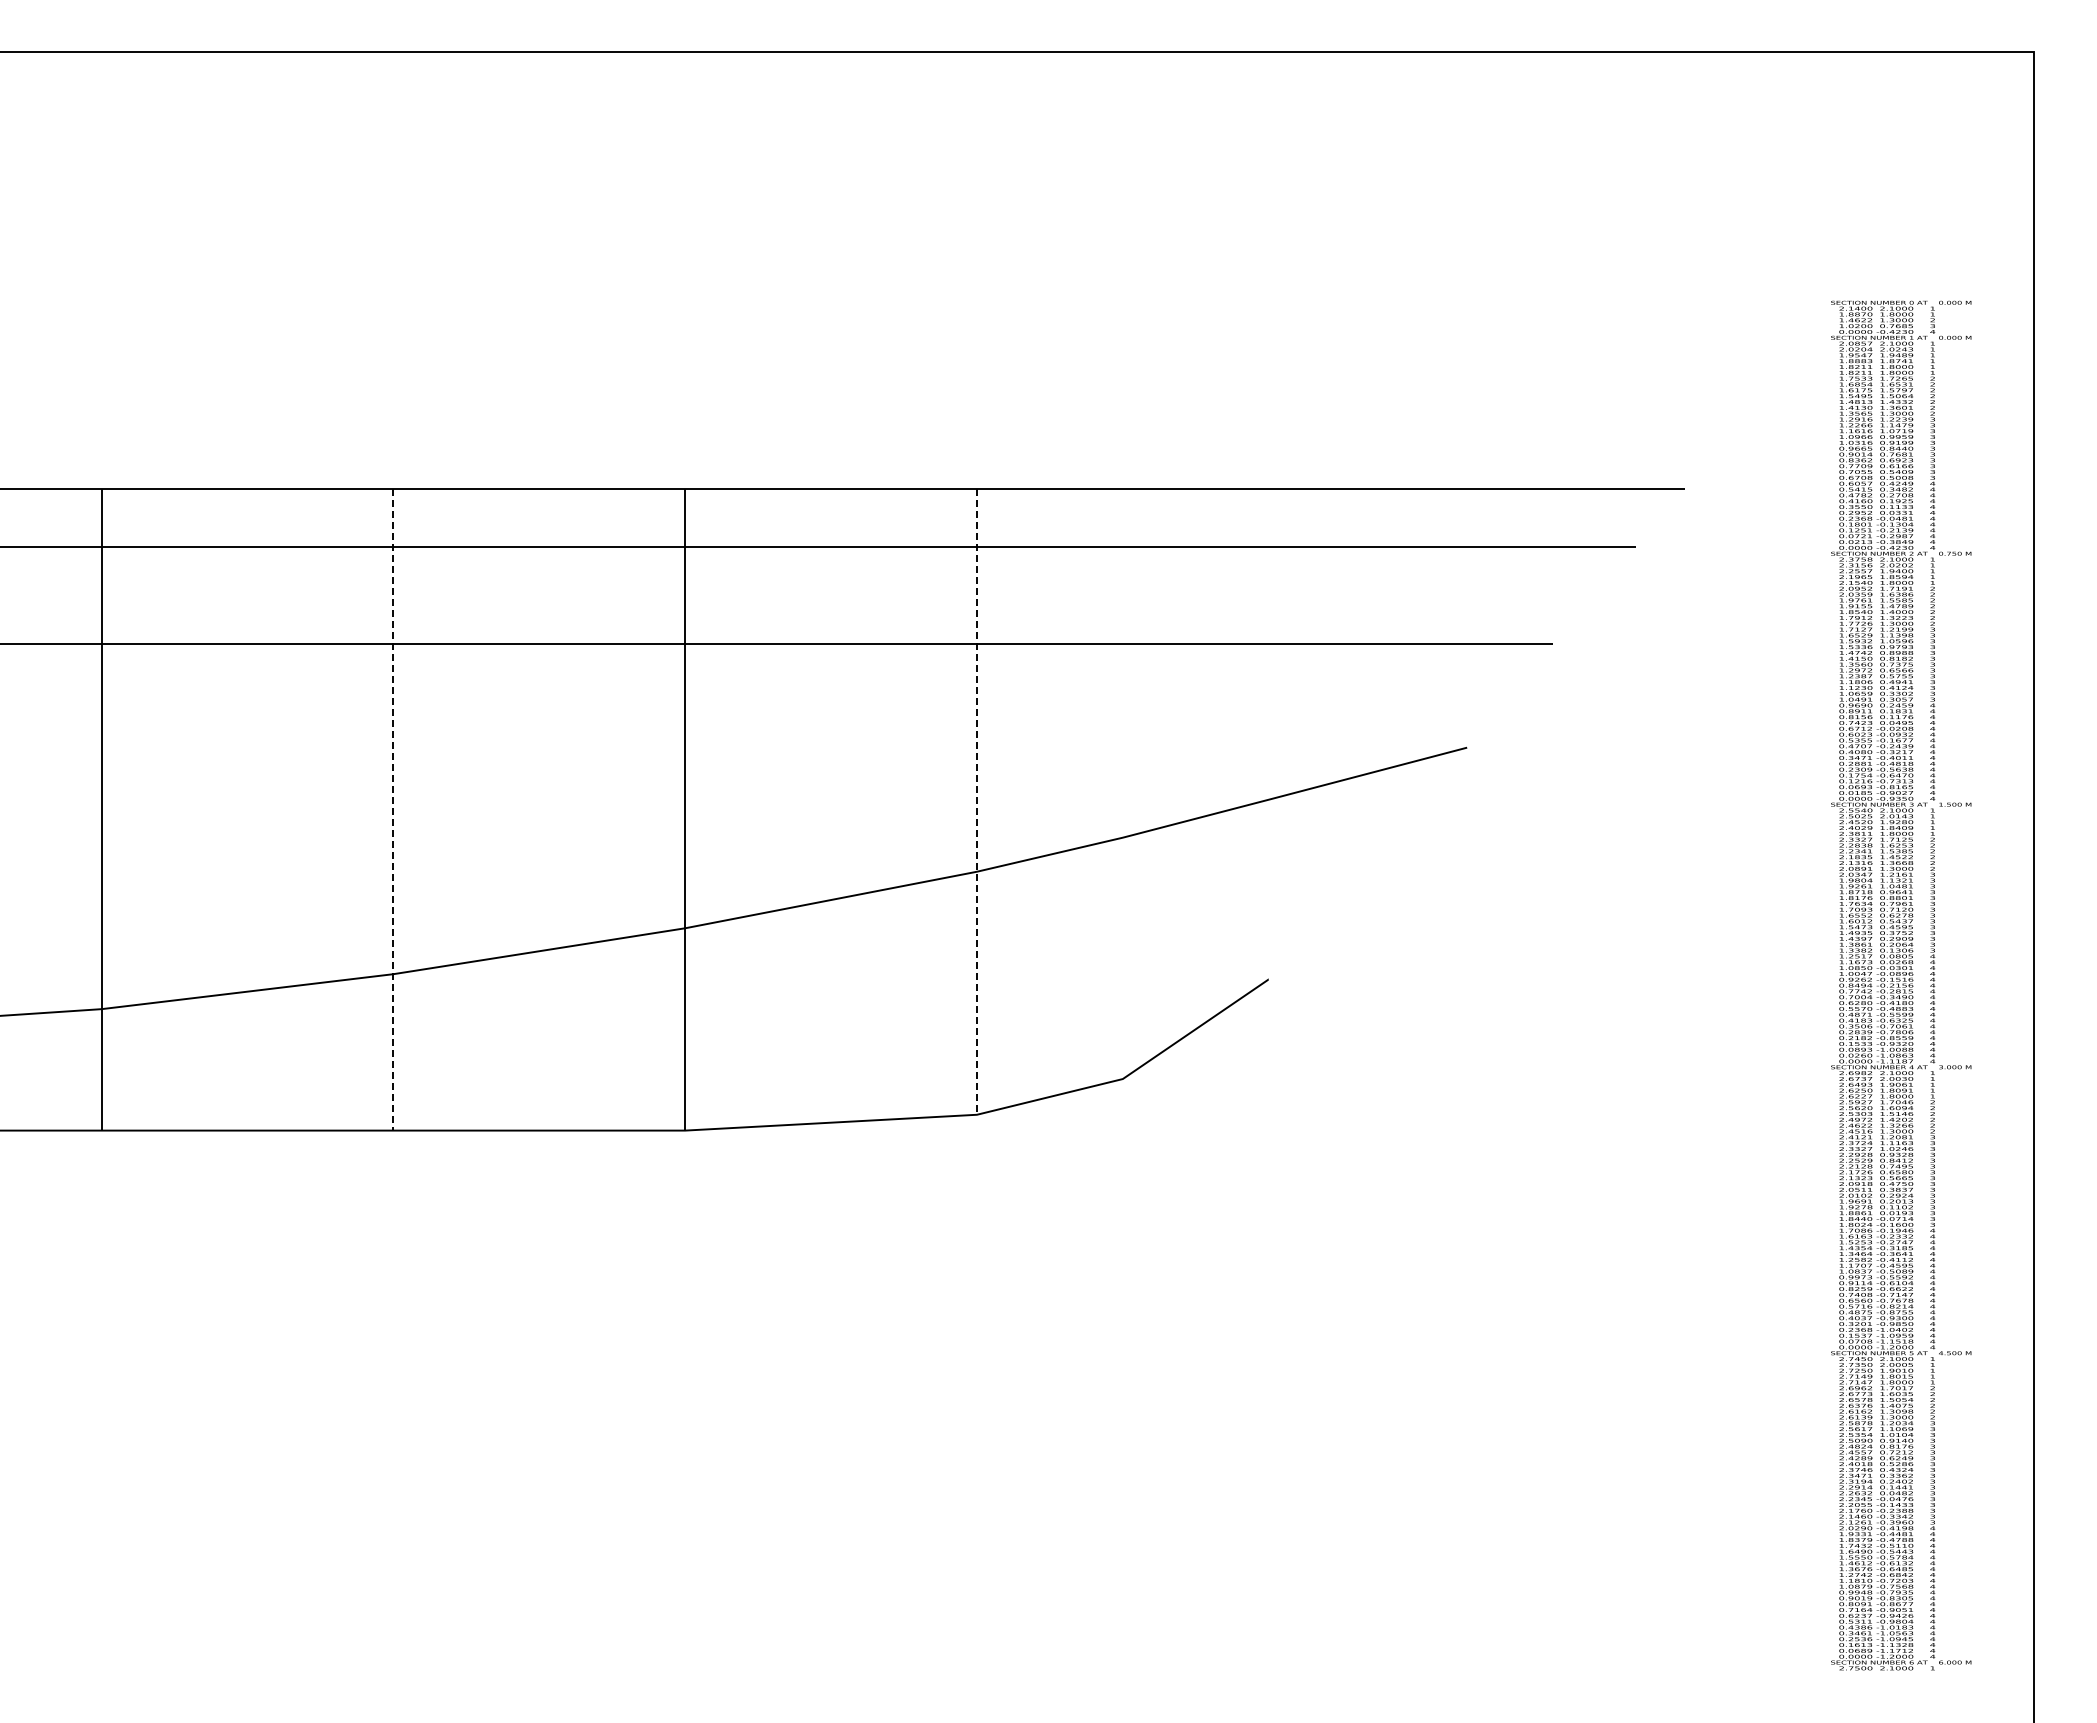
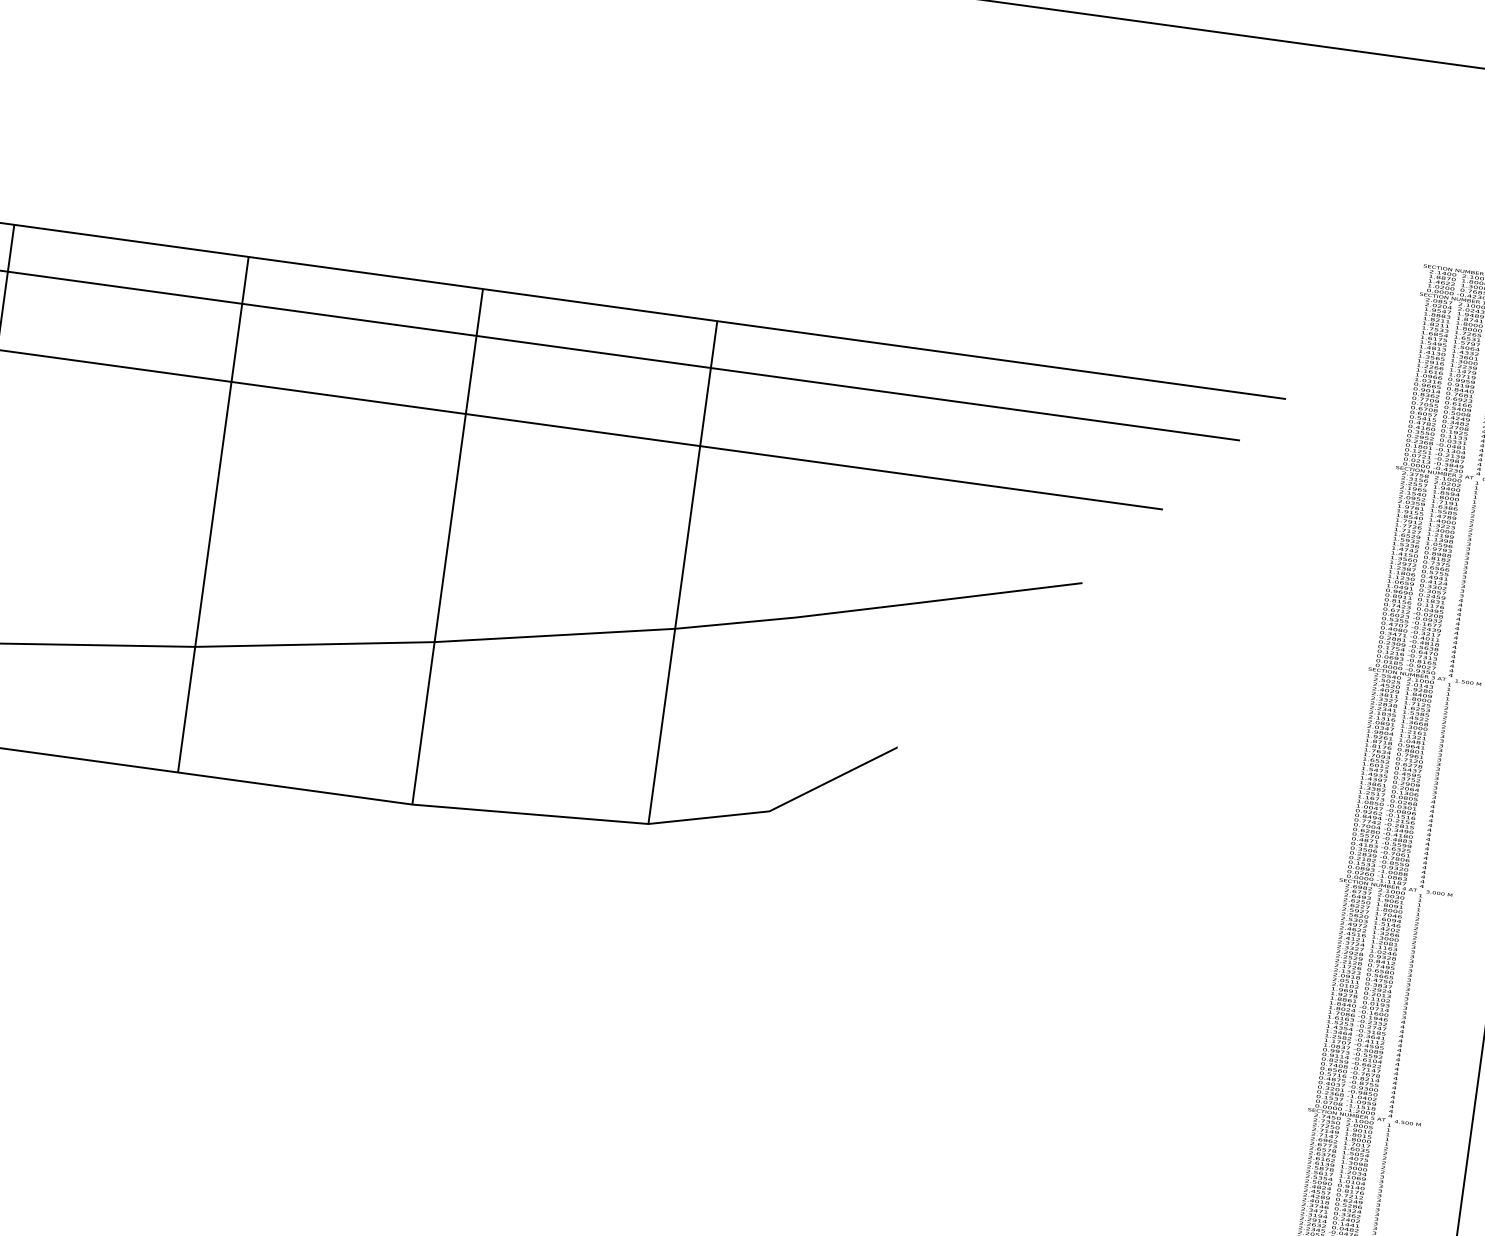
line: (976, 802) -> (682, 573), dashed -> solid
line: (393, 809) -> (213, 514), dashed -> solid

